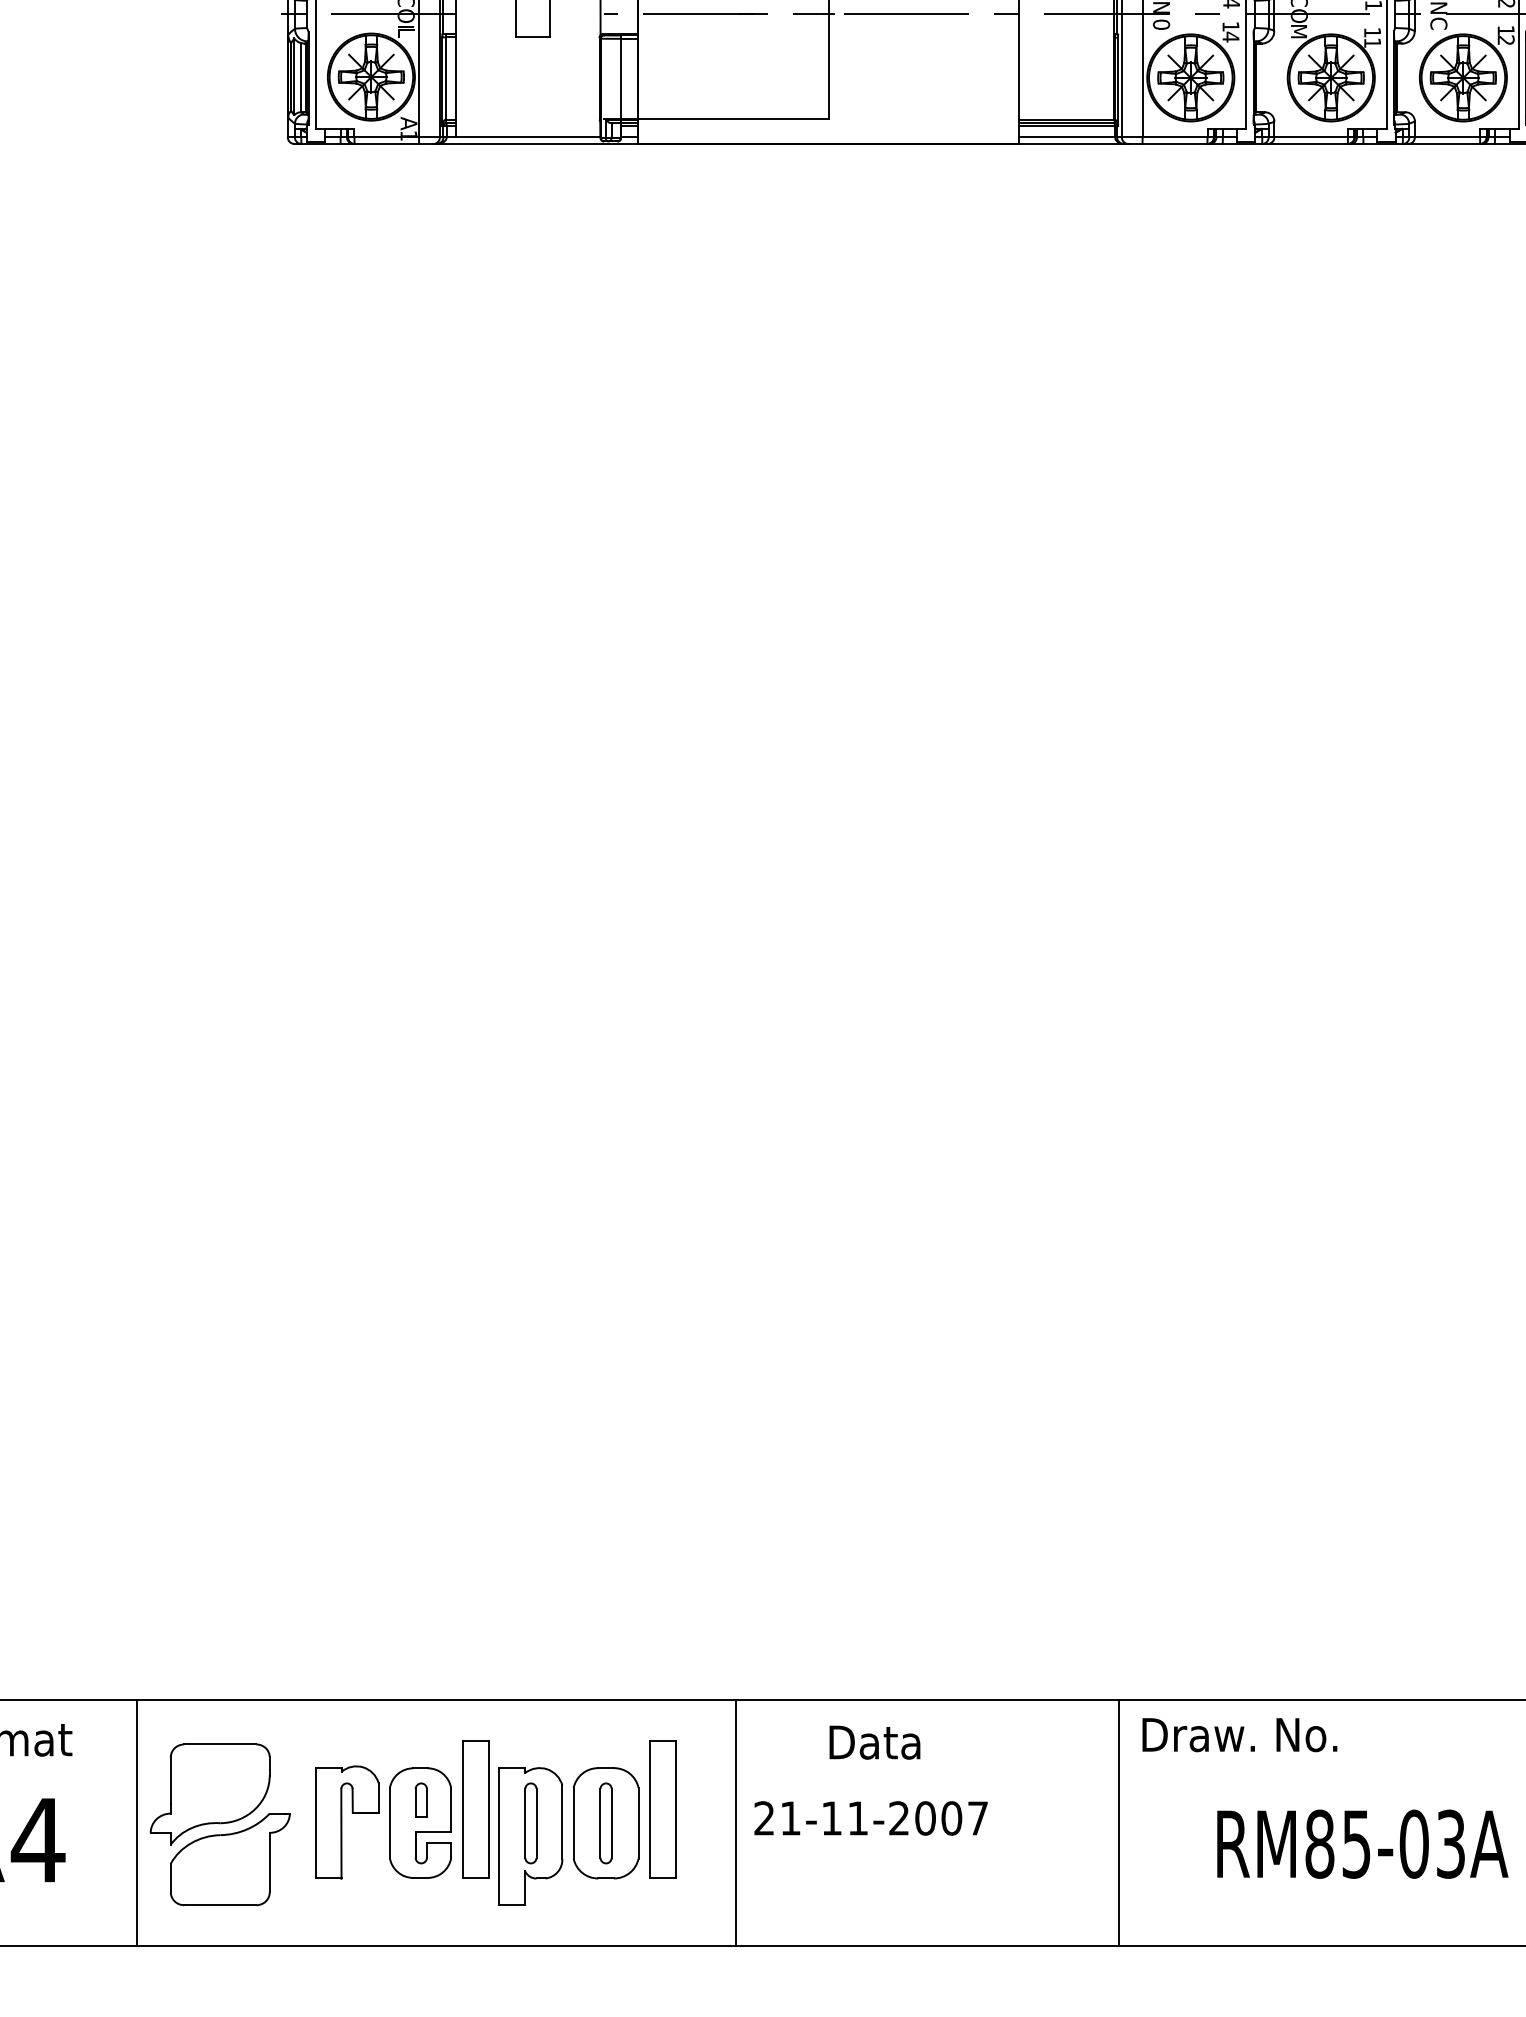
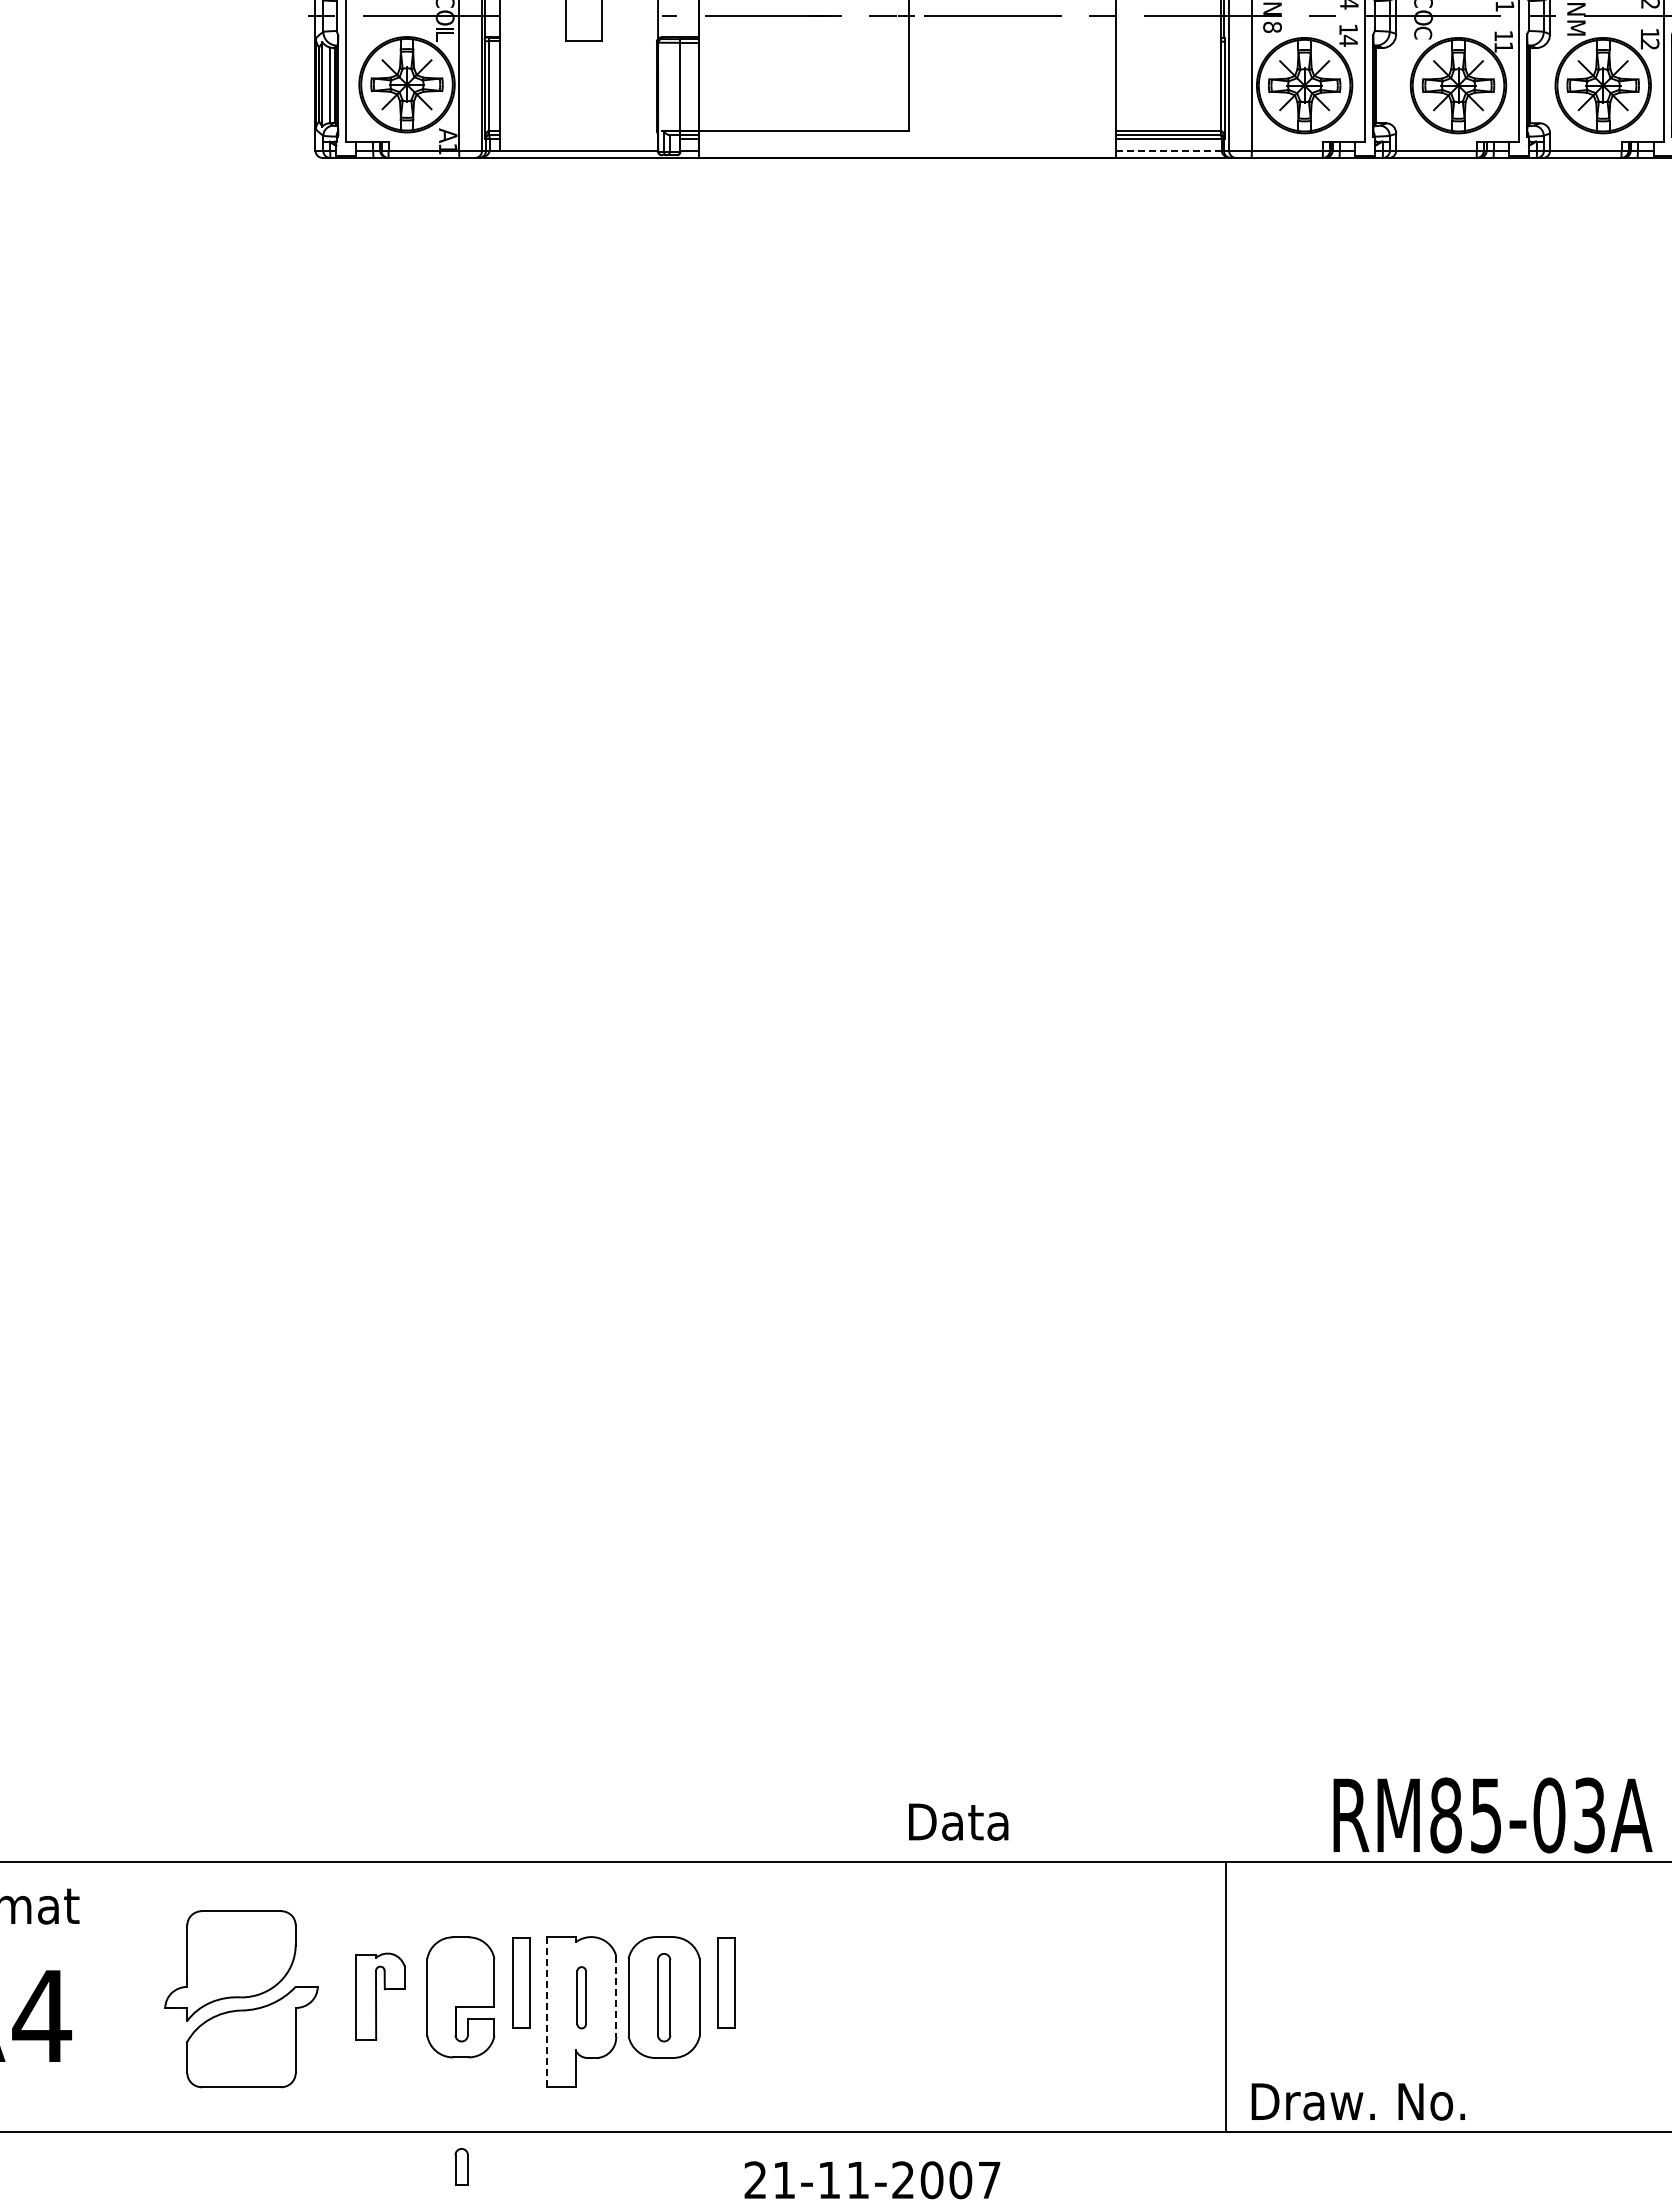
text: (1161, 24) -> (1272, 27), 0 -> 8
text: (1439, 24) -> (1576, 27), C -> M
text: (1299, 31) -> (1423, 34), M -> C
line: (1067, 137) -> (1169, 150), solid -> dashed
text: (1239, 1734) -> (1357, 2101), moved
text: (874, 1742) -> (958, 1821), moved
part: (421, 1799) -> (461, 2166), moved
part: (474, 1809) -> (520, 1982), size x0.6
part: (662, 1809) -> (725, 1982), size x0.6
text: (871, 1818) -> (872, 2180), moved
line: (137, 1822) -> (150, 1996), removed
part: (347, 1822) -> (380, 1996), size x0.7
line: (562, 1822) -> (616, 1996), solid -> dashed
line: (735, 1822) -> (805, 1996), removed
part: (530, 1823) -> (581, 1997), size x0.7
line: (499, 1836) -> (547, 2011), solid -> dashed
text: (1362, 1844) -> (1492, 1815), moved

